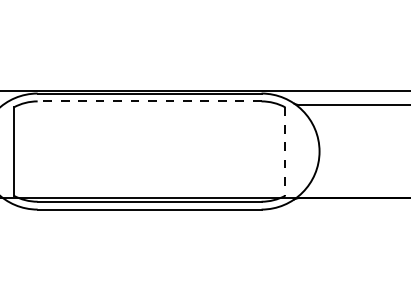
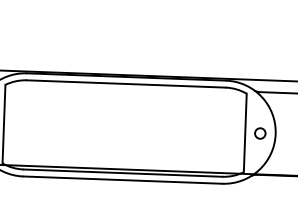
line: (149, 101) -> (126, 84), dashed -> solid
circle: (302, 151) -> (260, 133), added
line: (285, 152) -> (245, 133), dashed -> solid

